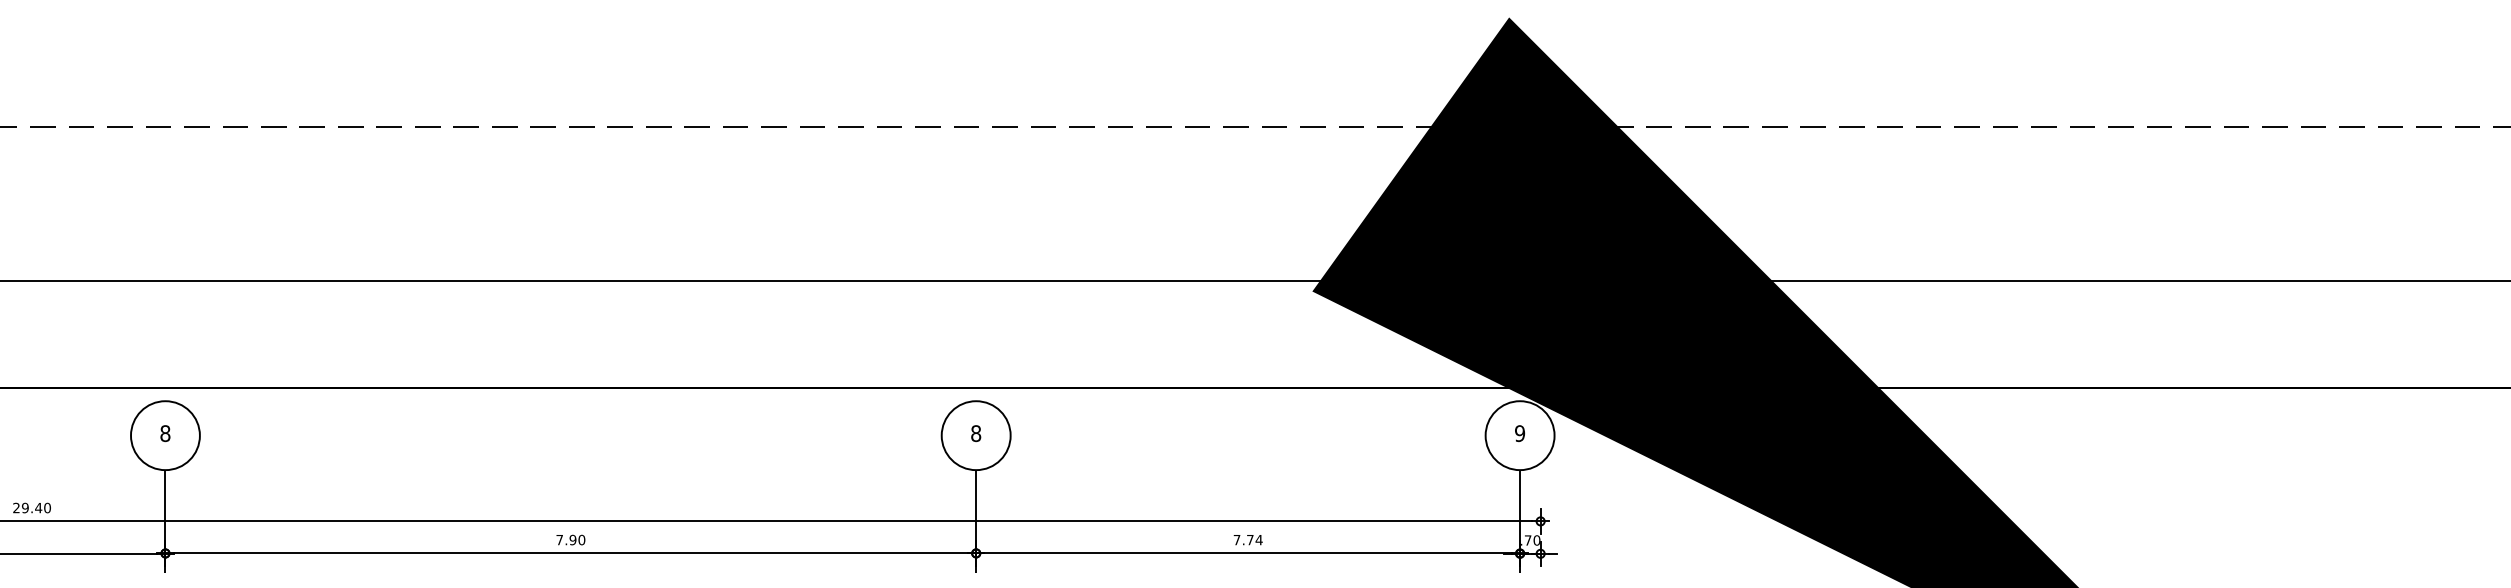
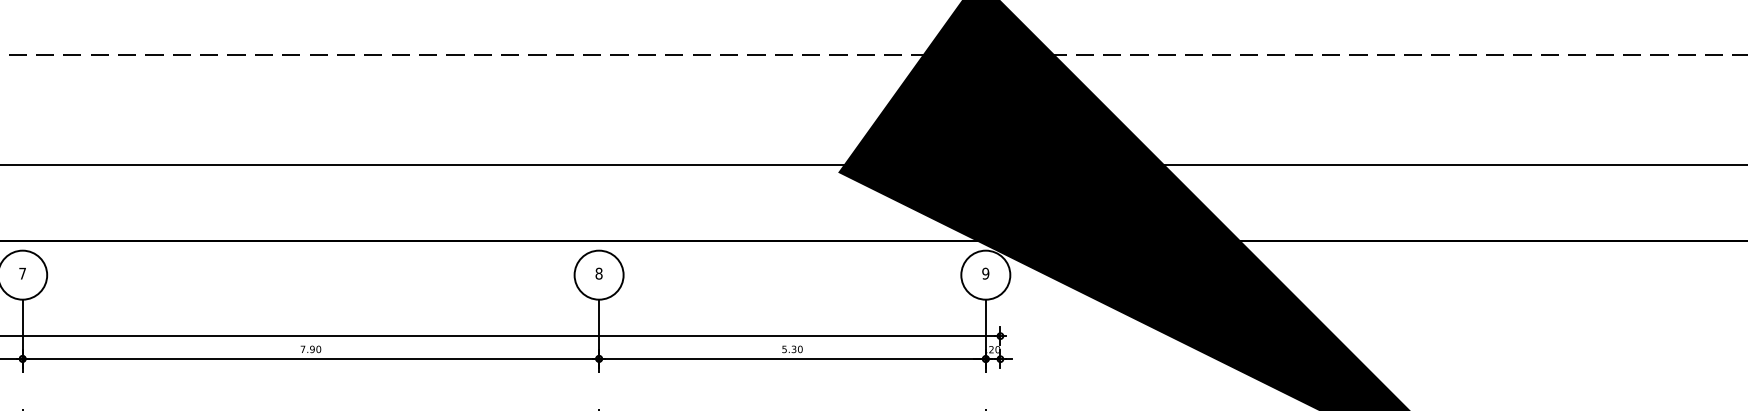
text: (165, 433) -> (22, 273), 8 -> 7
text: (1247, 539) -> (792, 349), 7.74 -> 5.30
text: (1527, 540) -> (991, 349), .70 -> .20

